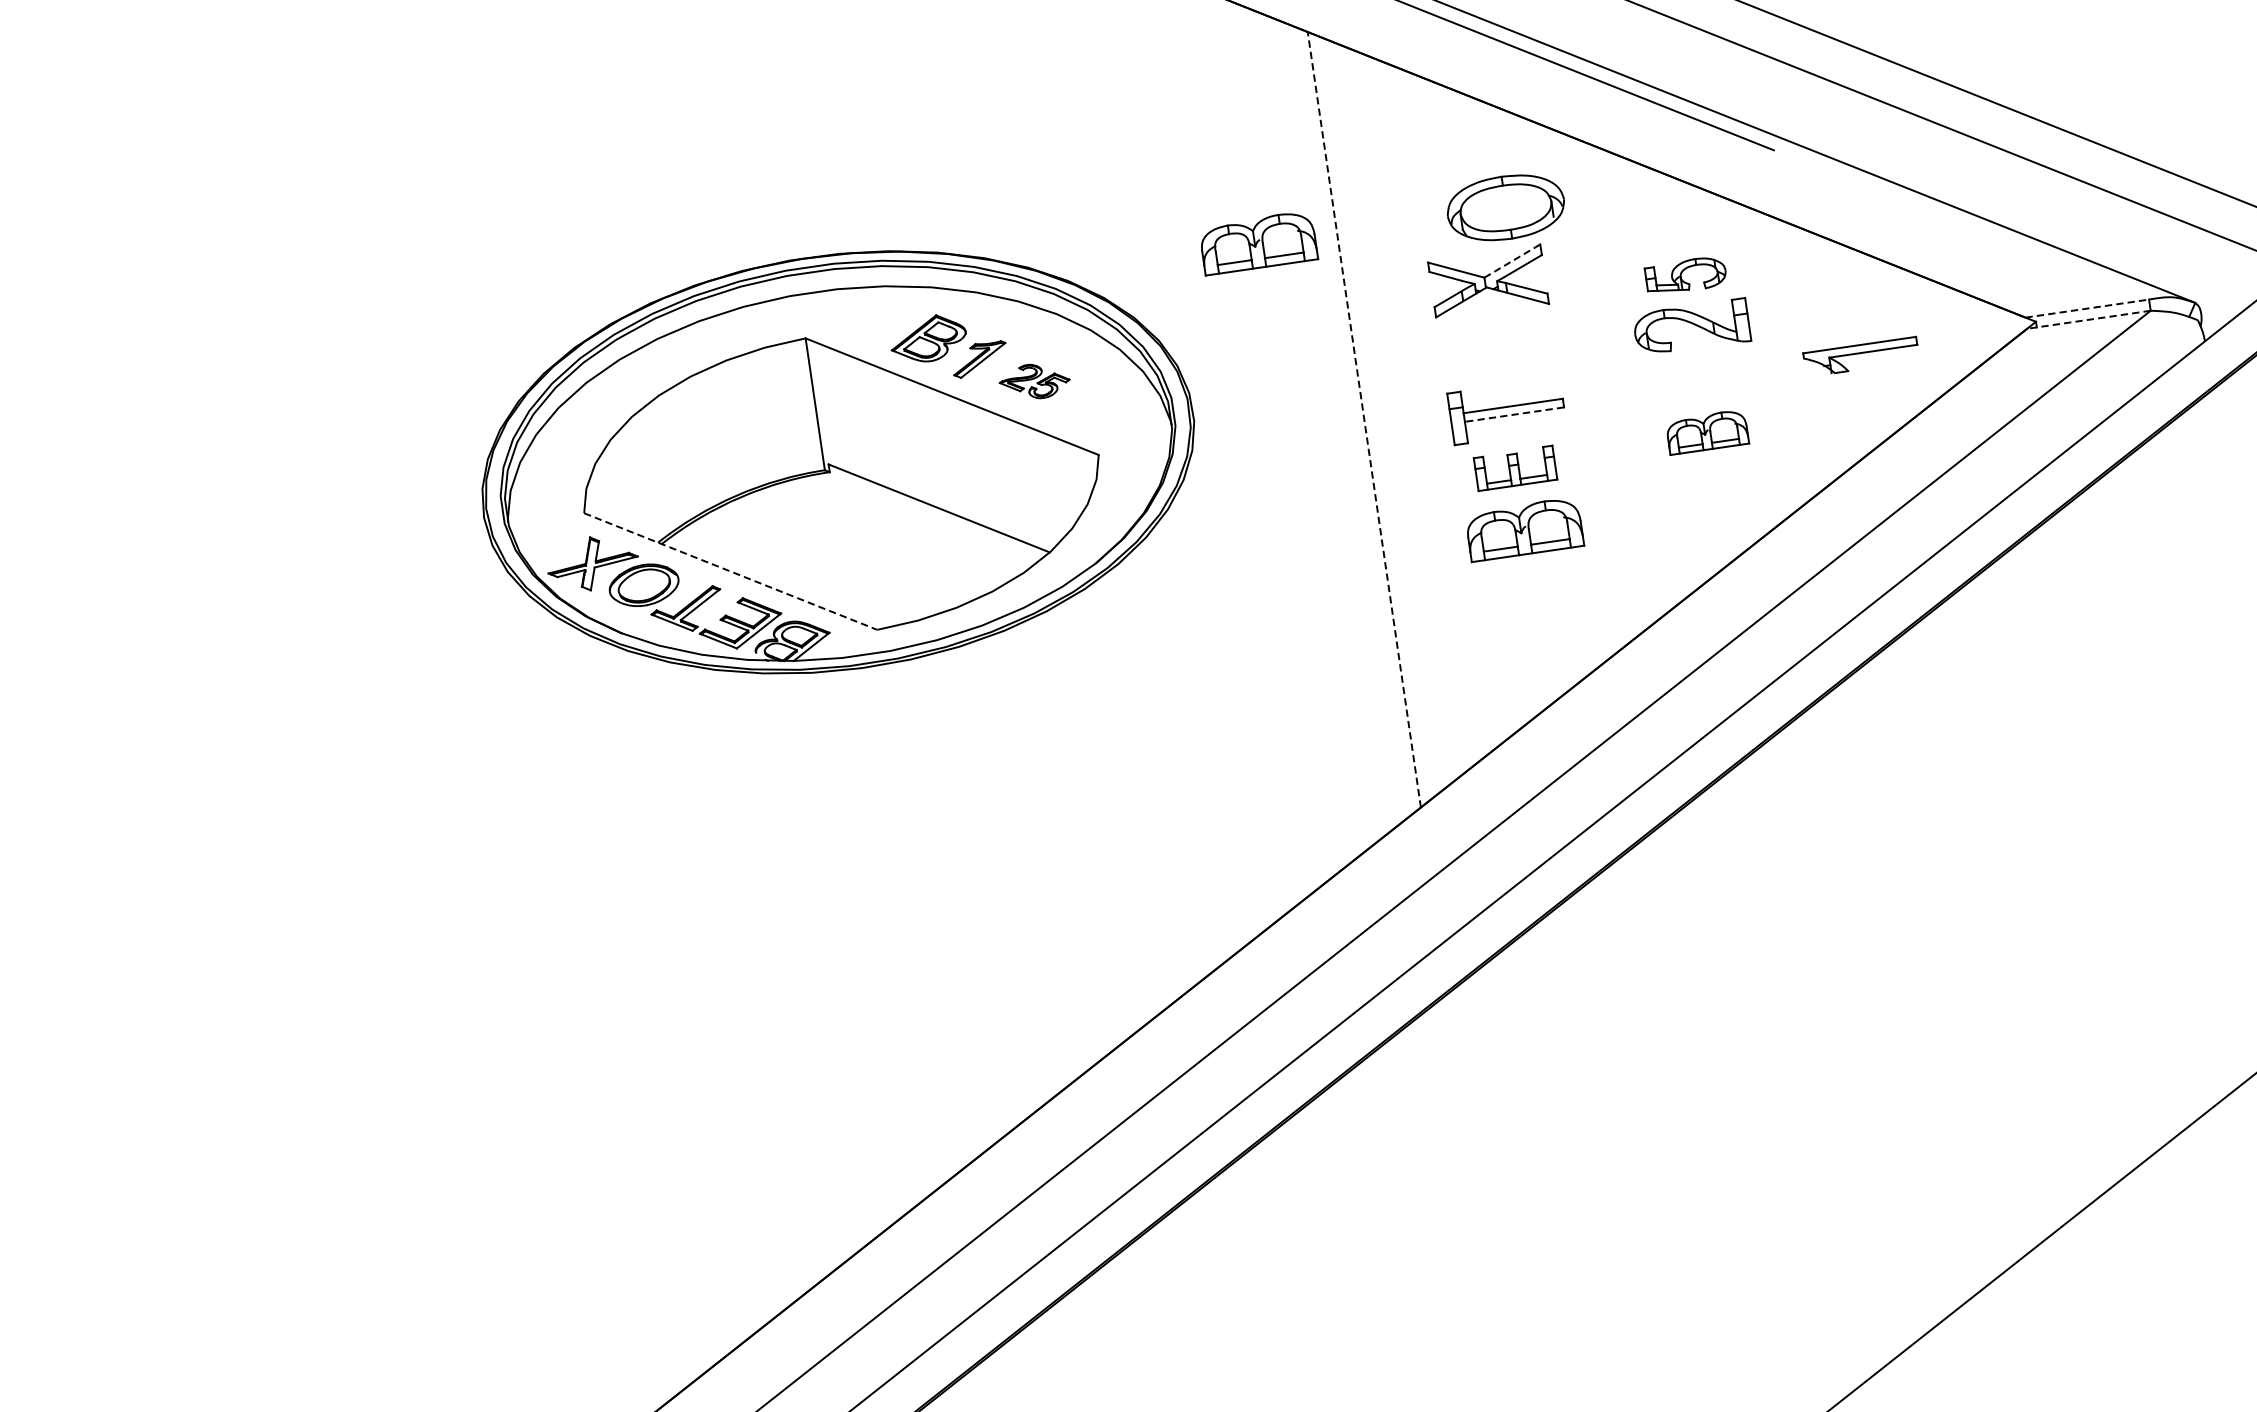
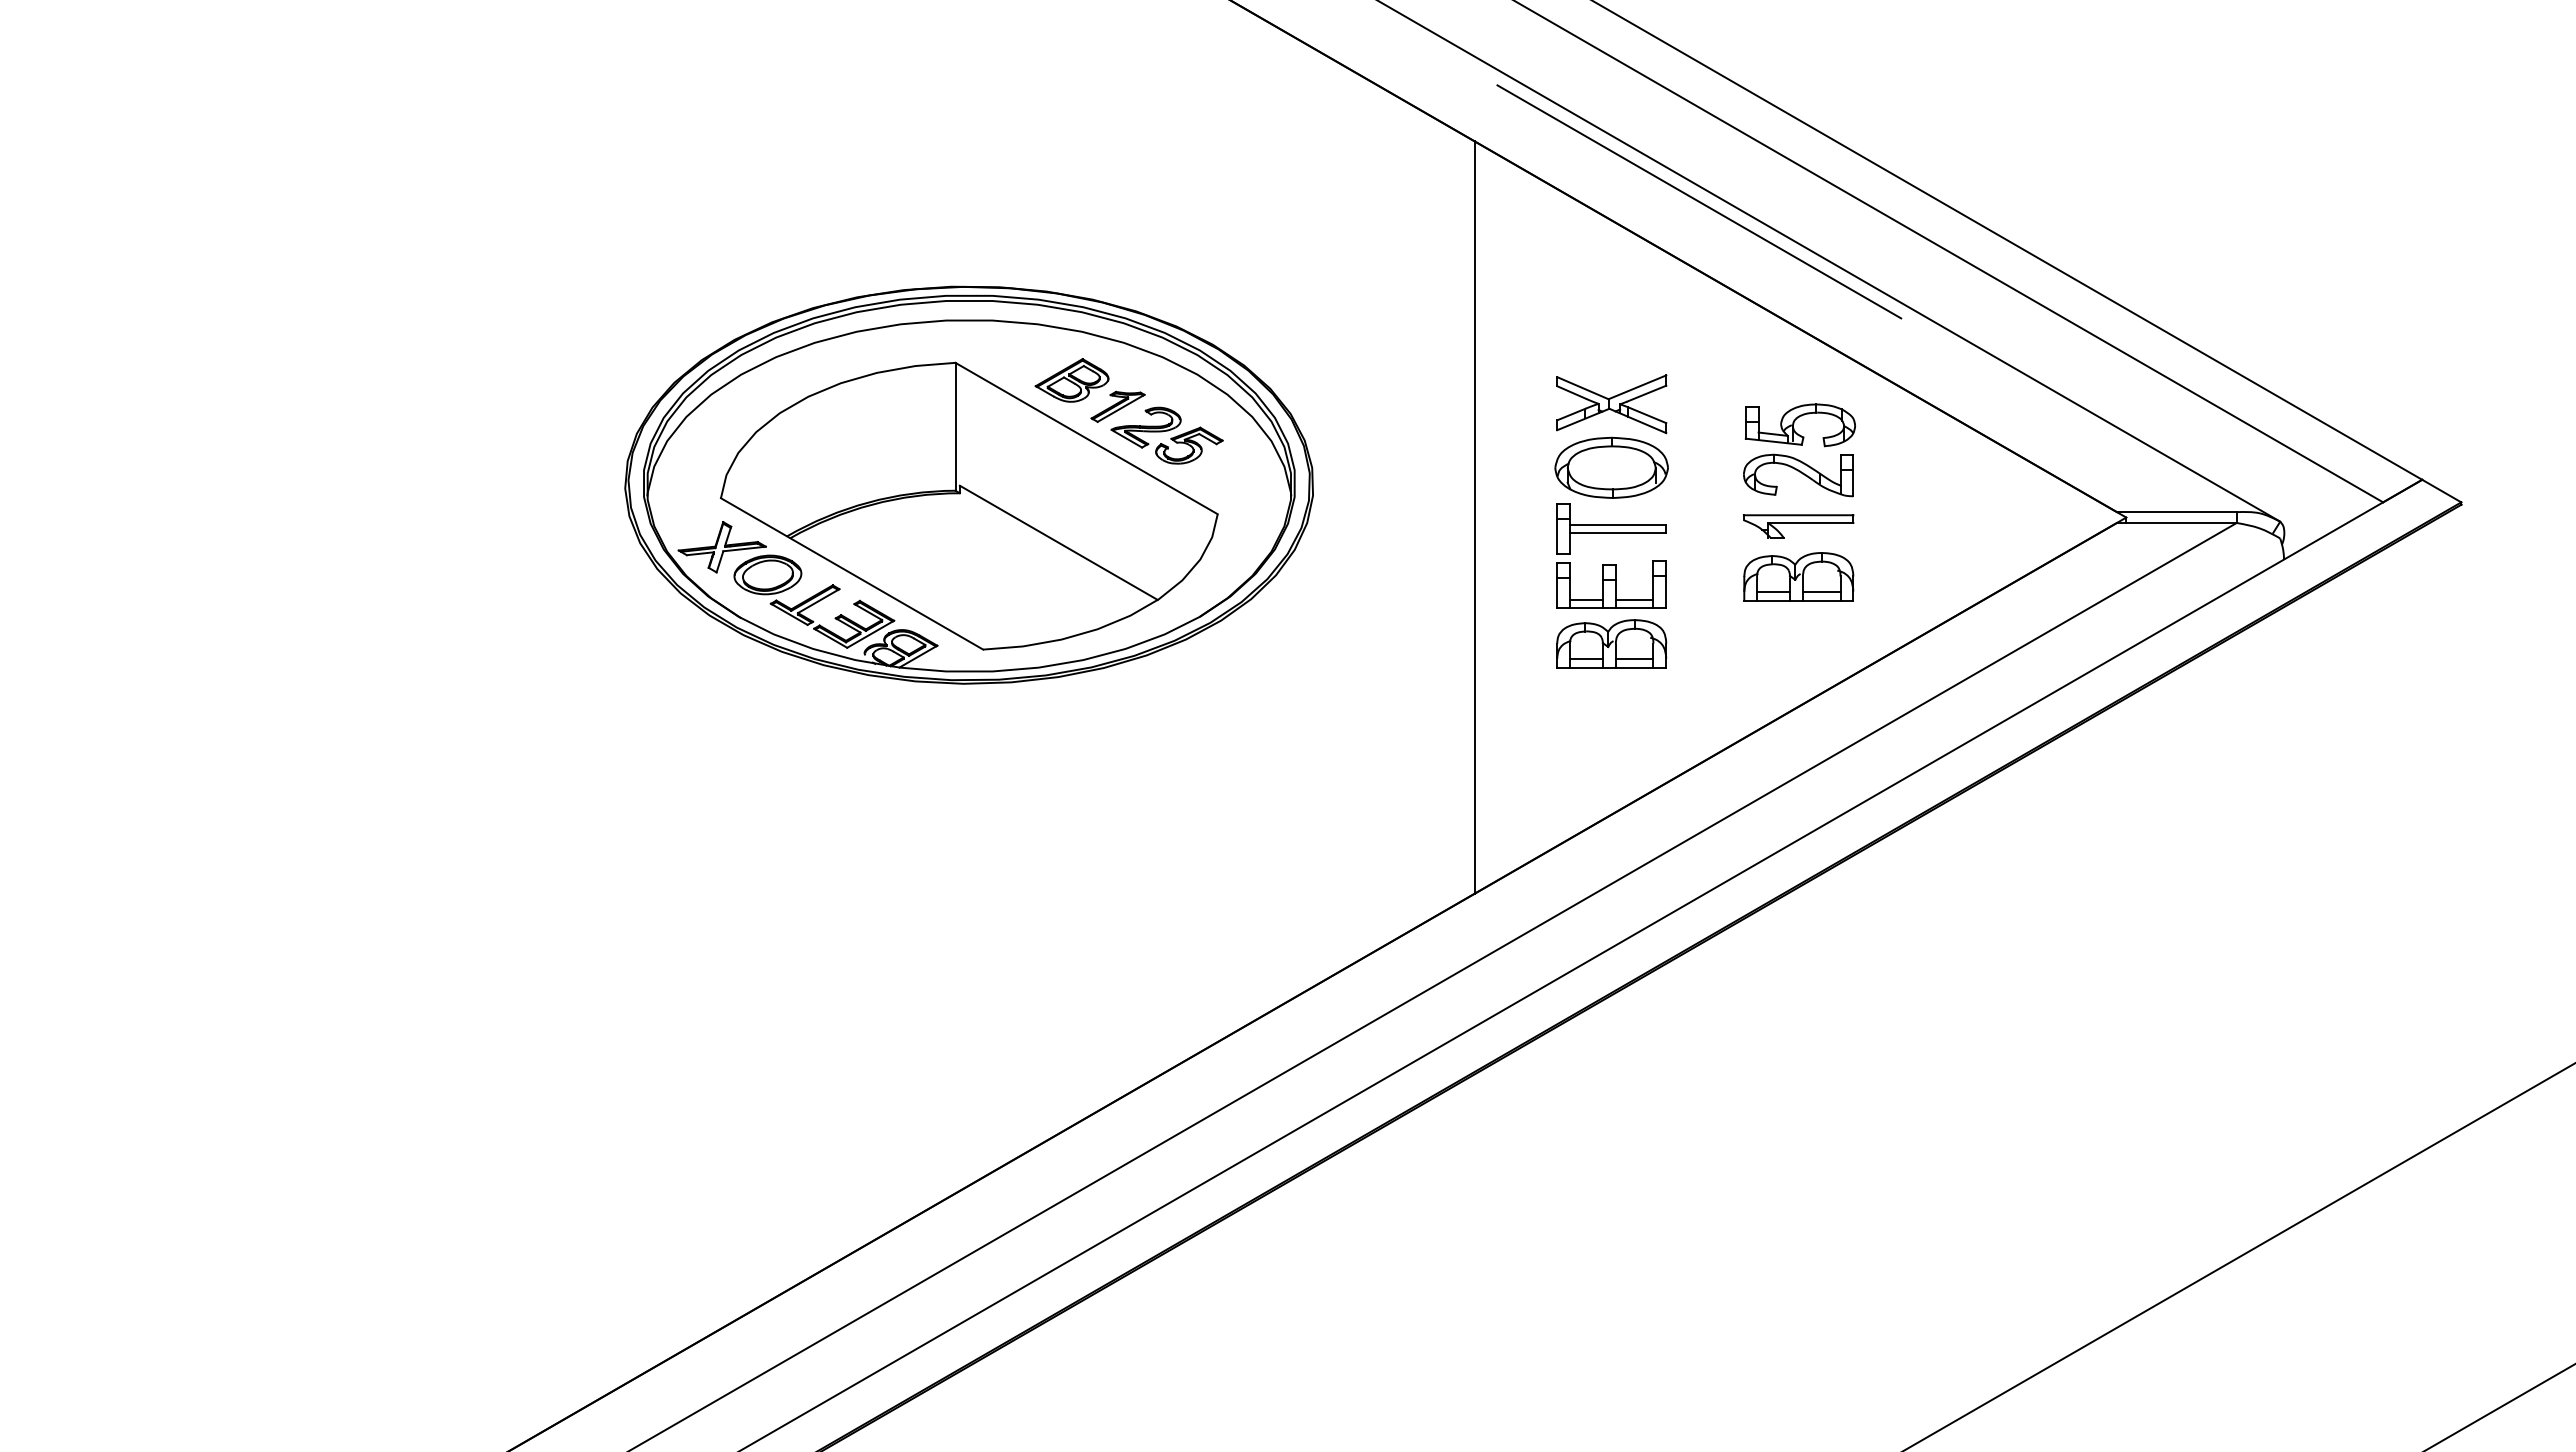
part: (1505, 207) -> (1611, 467), moved
part: (1258, 242) -> (1398, 334), removed
line: (1512, 261) -> (1637, 387), dashed -> solid
part: (1685, 276) -> (1799, 425), size x1.43
line: (2086, 309) -> (2176, 512), dashed -> solid
line: (2088, 319) -> (2176, 522), dashed -> solid
part: (1861, 356) -> (1798, 526), moved
part: (1034, 381) -> (1166, 435), size x1.67
line: (1513, 414) -> (1617, 533), dashed -> solid
line: (1363, 419) -> (1474, 517), dashed -> solid
part: (1706, 431) -> (1798, 576), size x1.43
part: (1515, 468) -> (1611, 584), size x1.43
line: (731, 572) -> (852, 574), dashed -> solid

